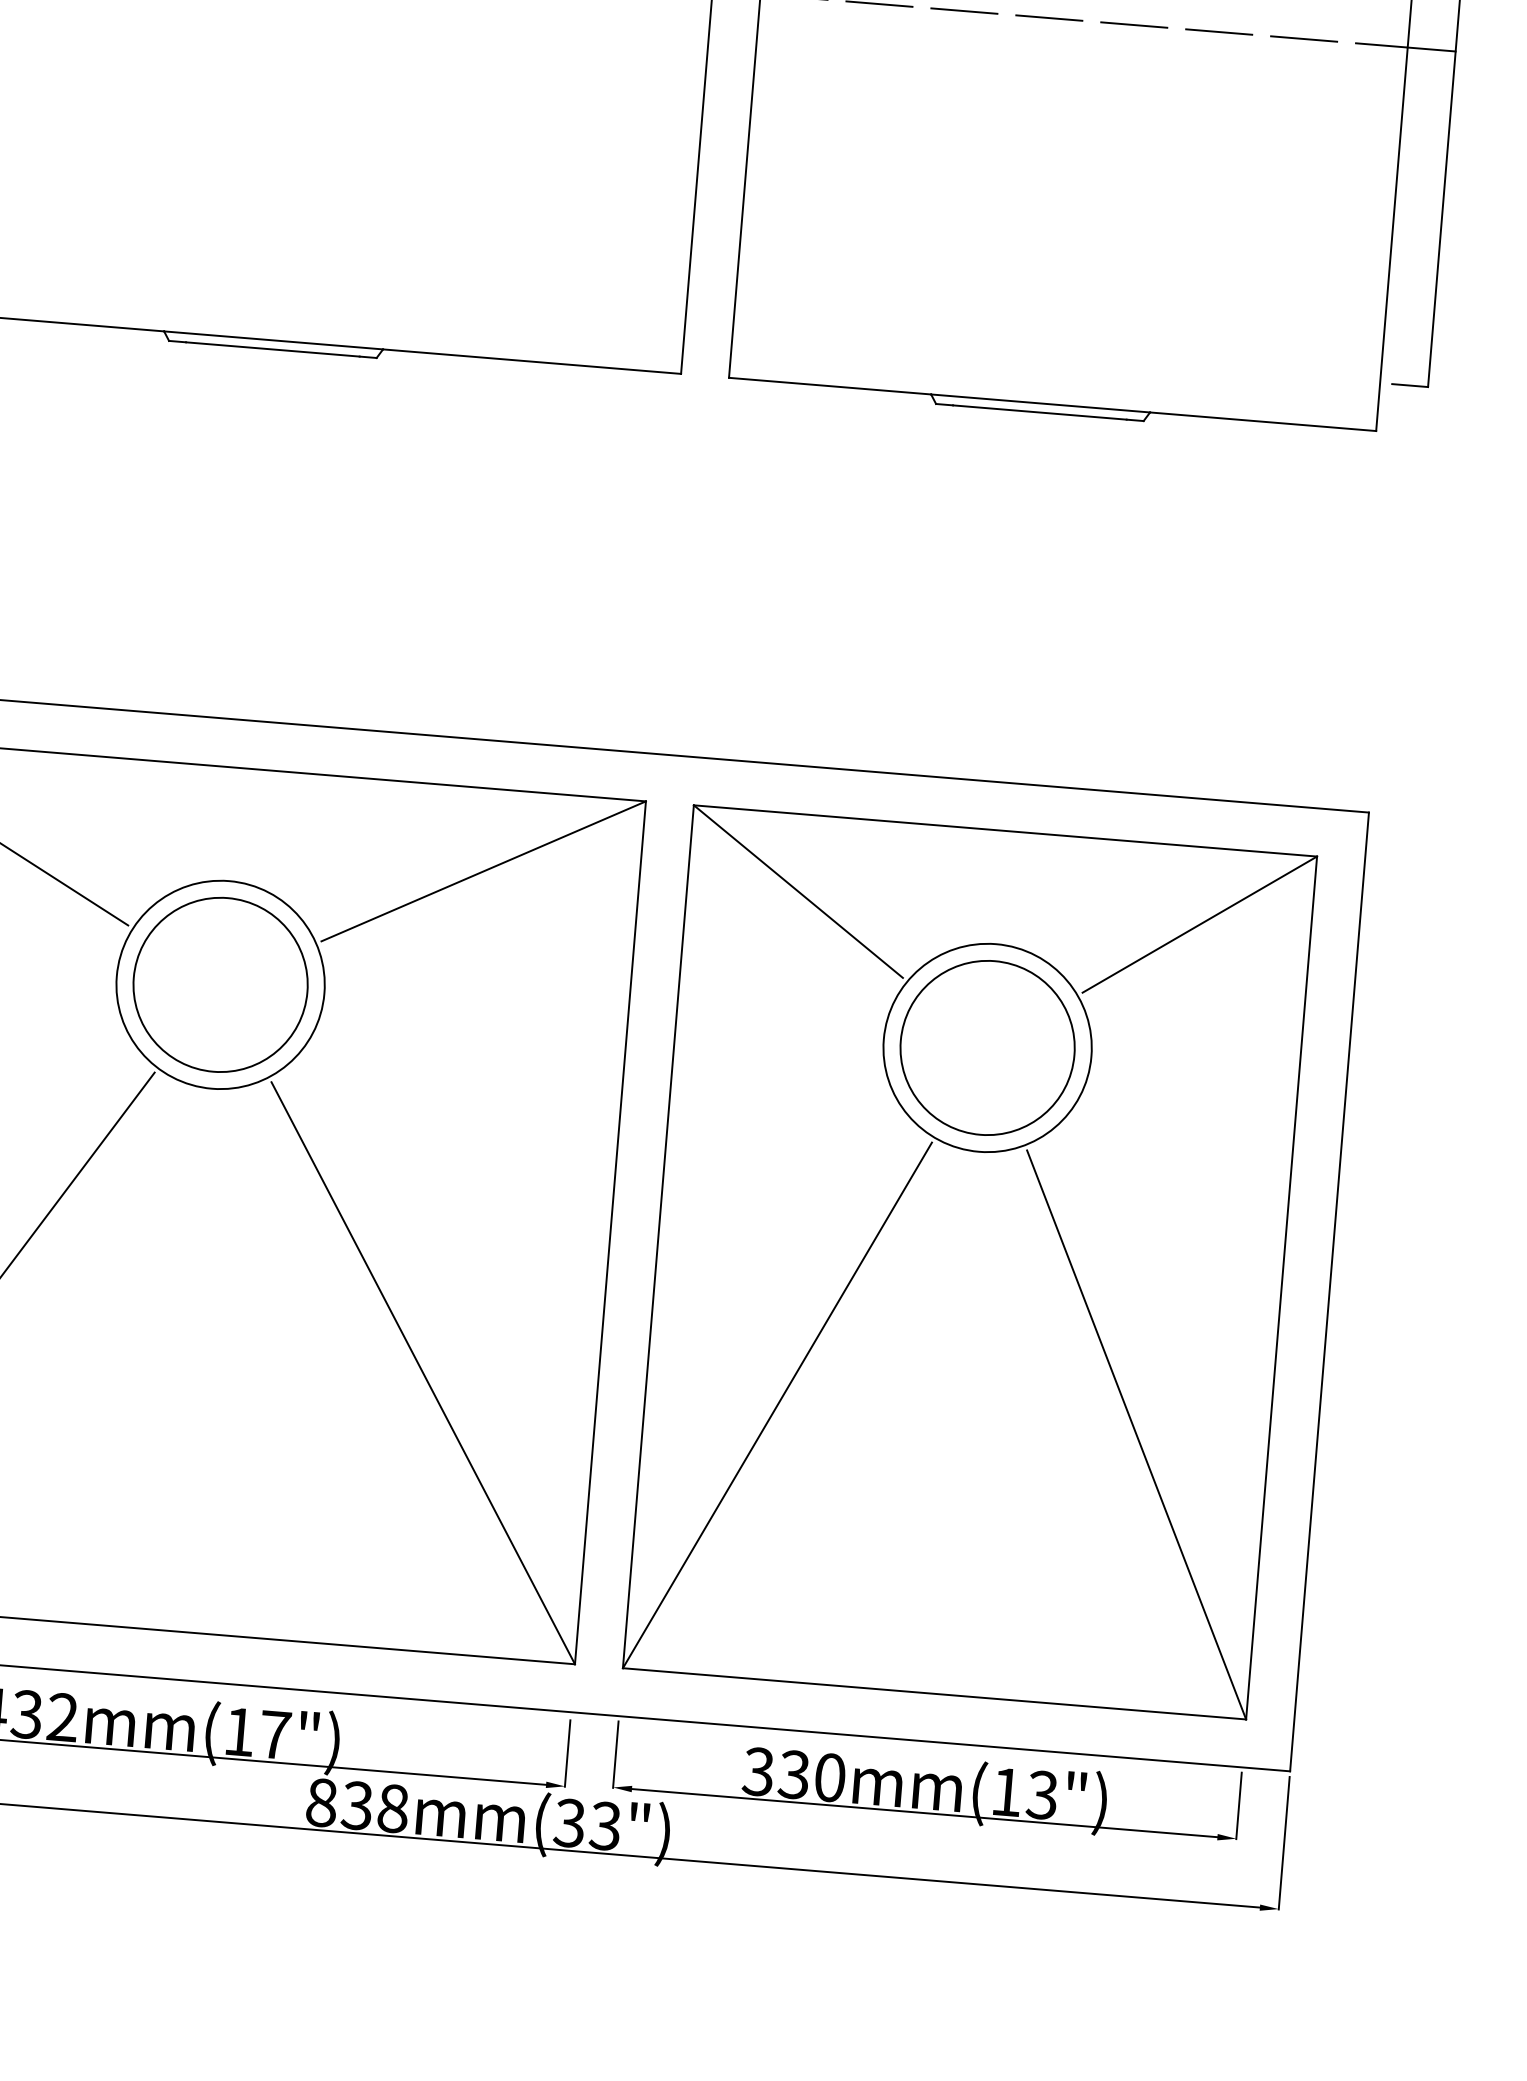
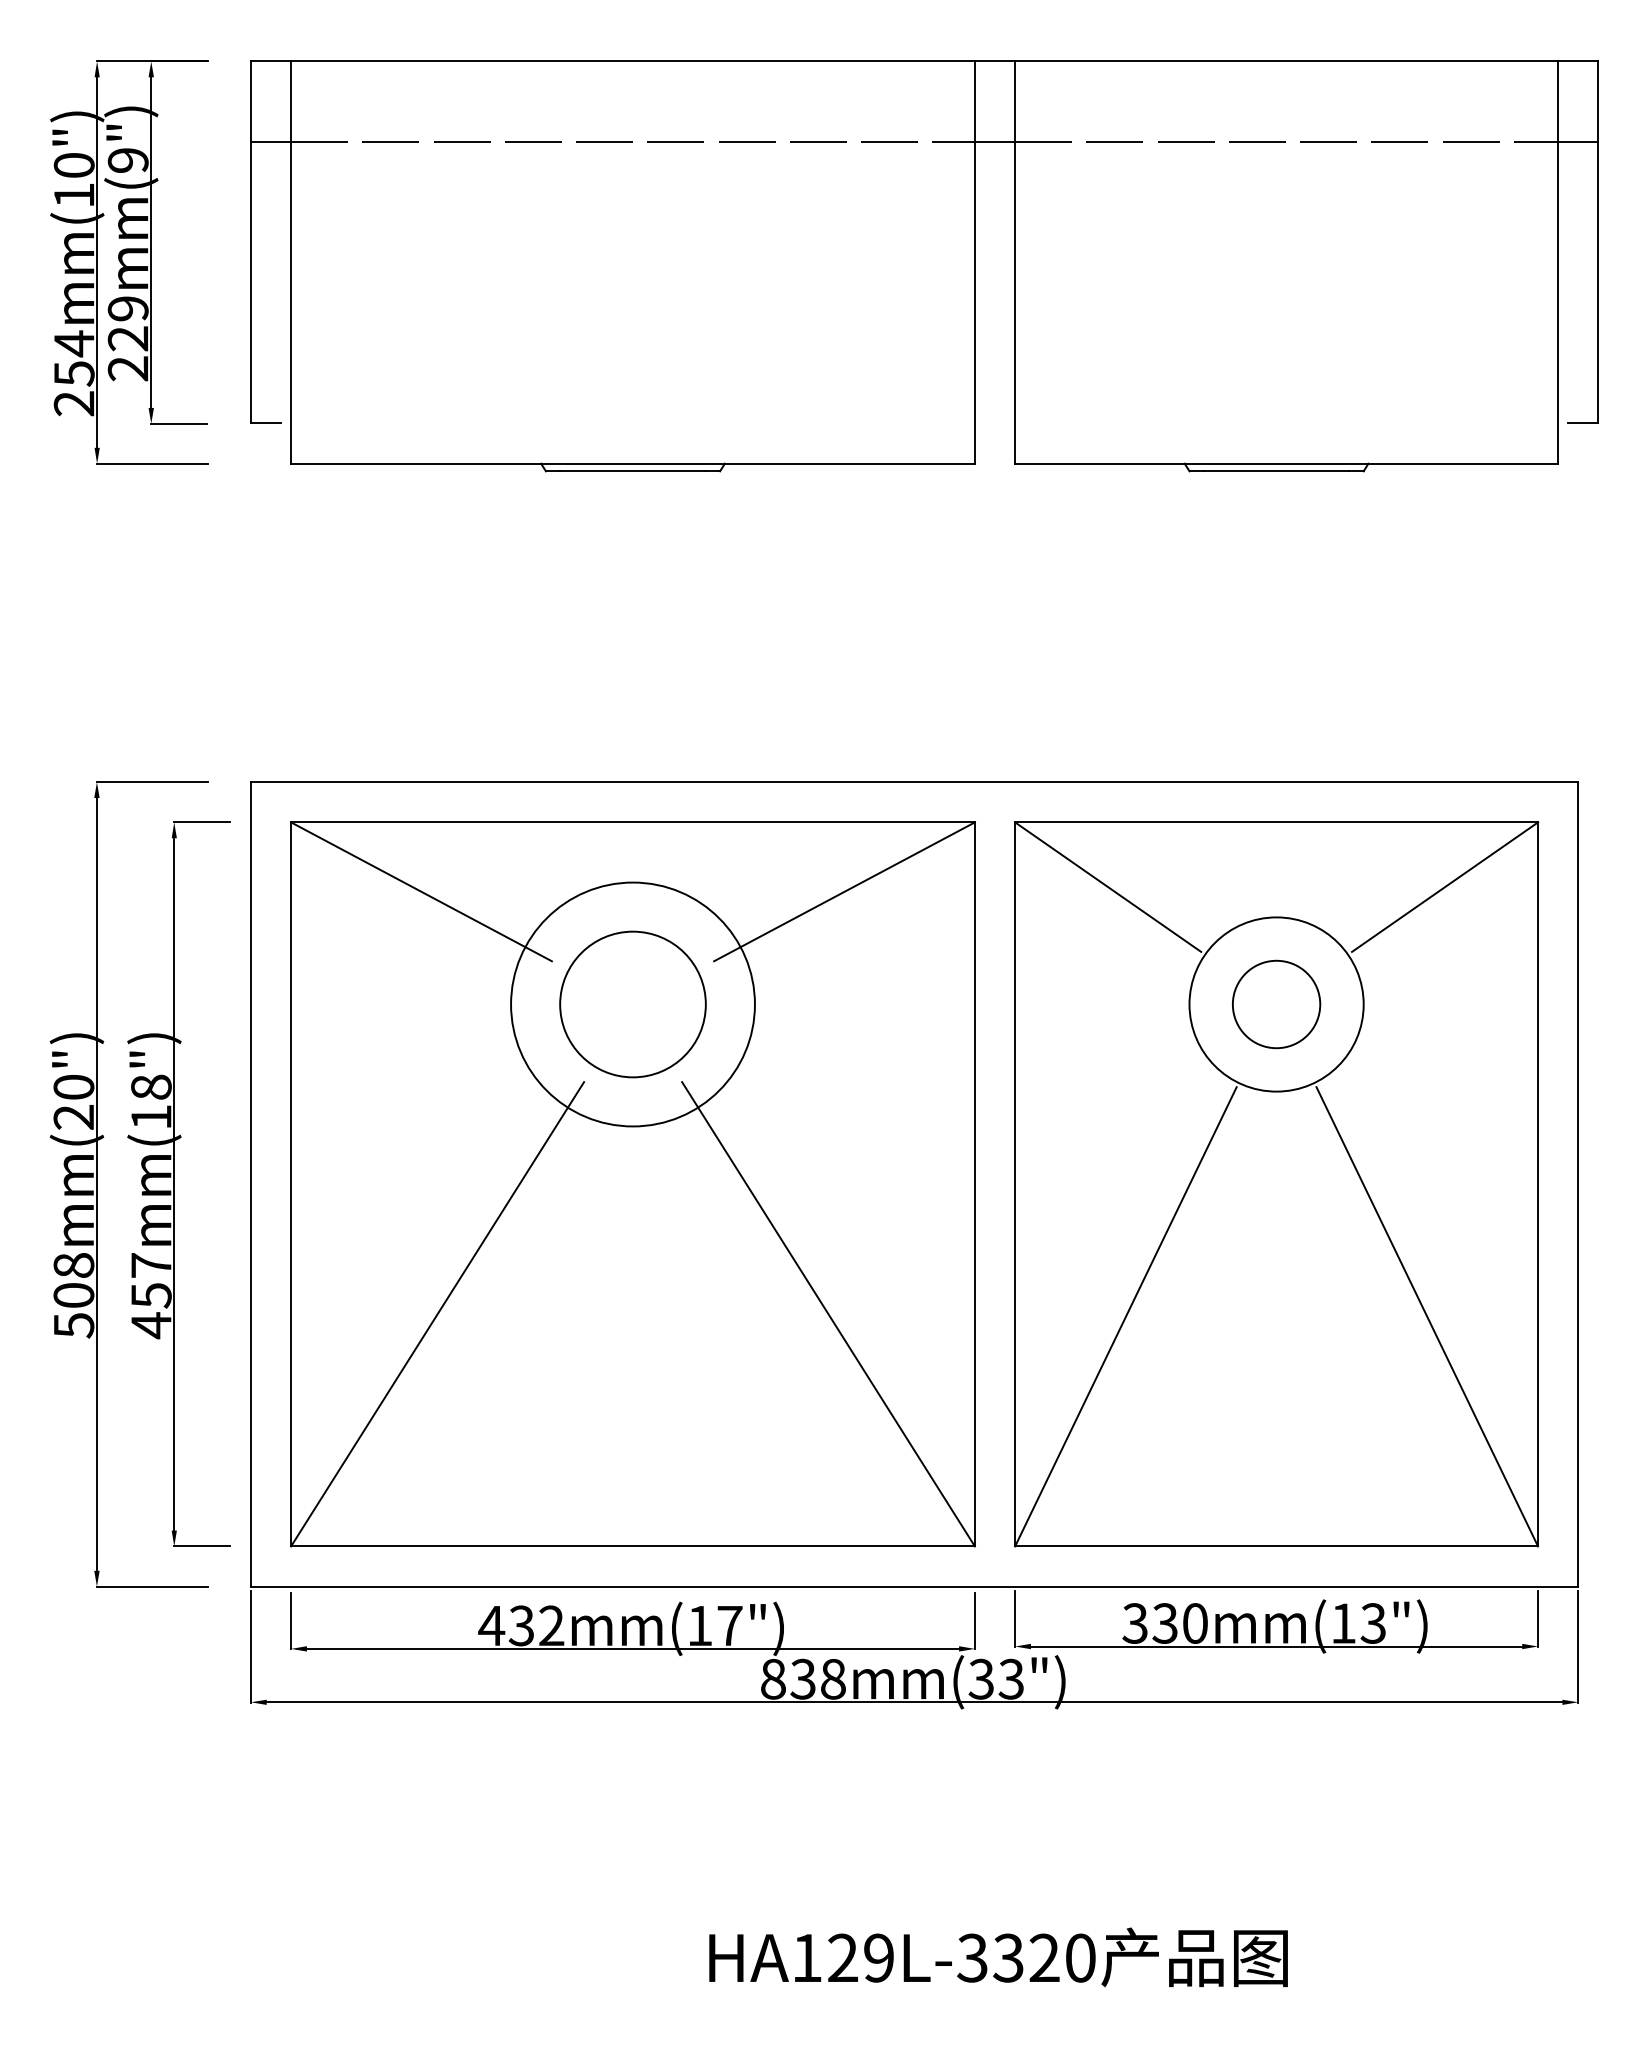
circle: (220, 984) -> (632, 1004), size x1.4
circle: (987, 1047) -> (1276, 1004), size x0.6

